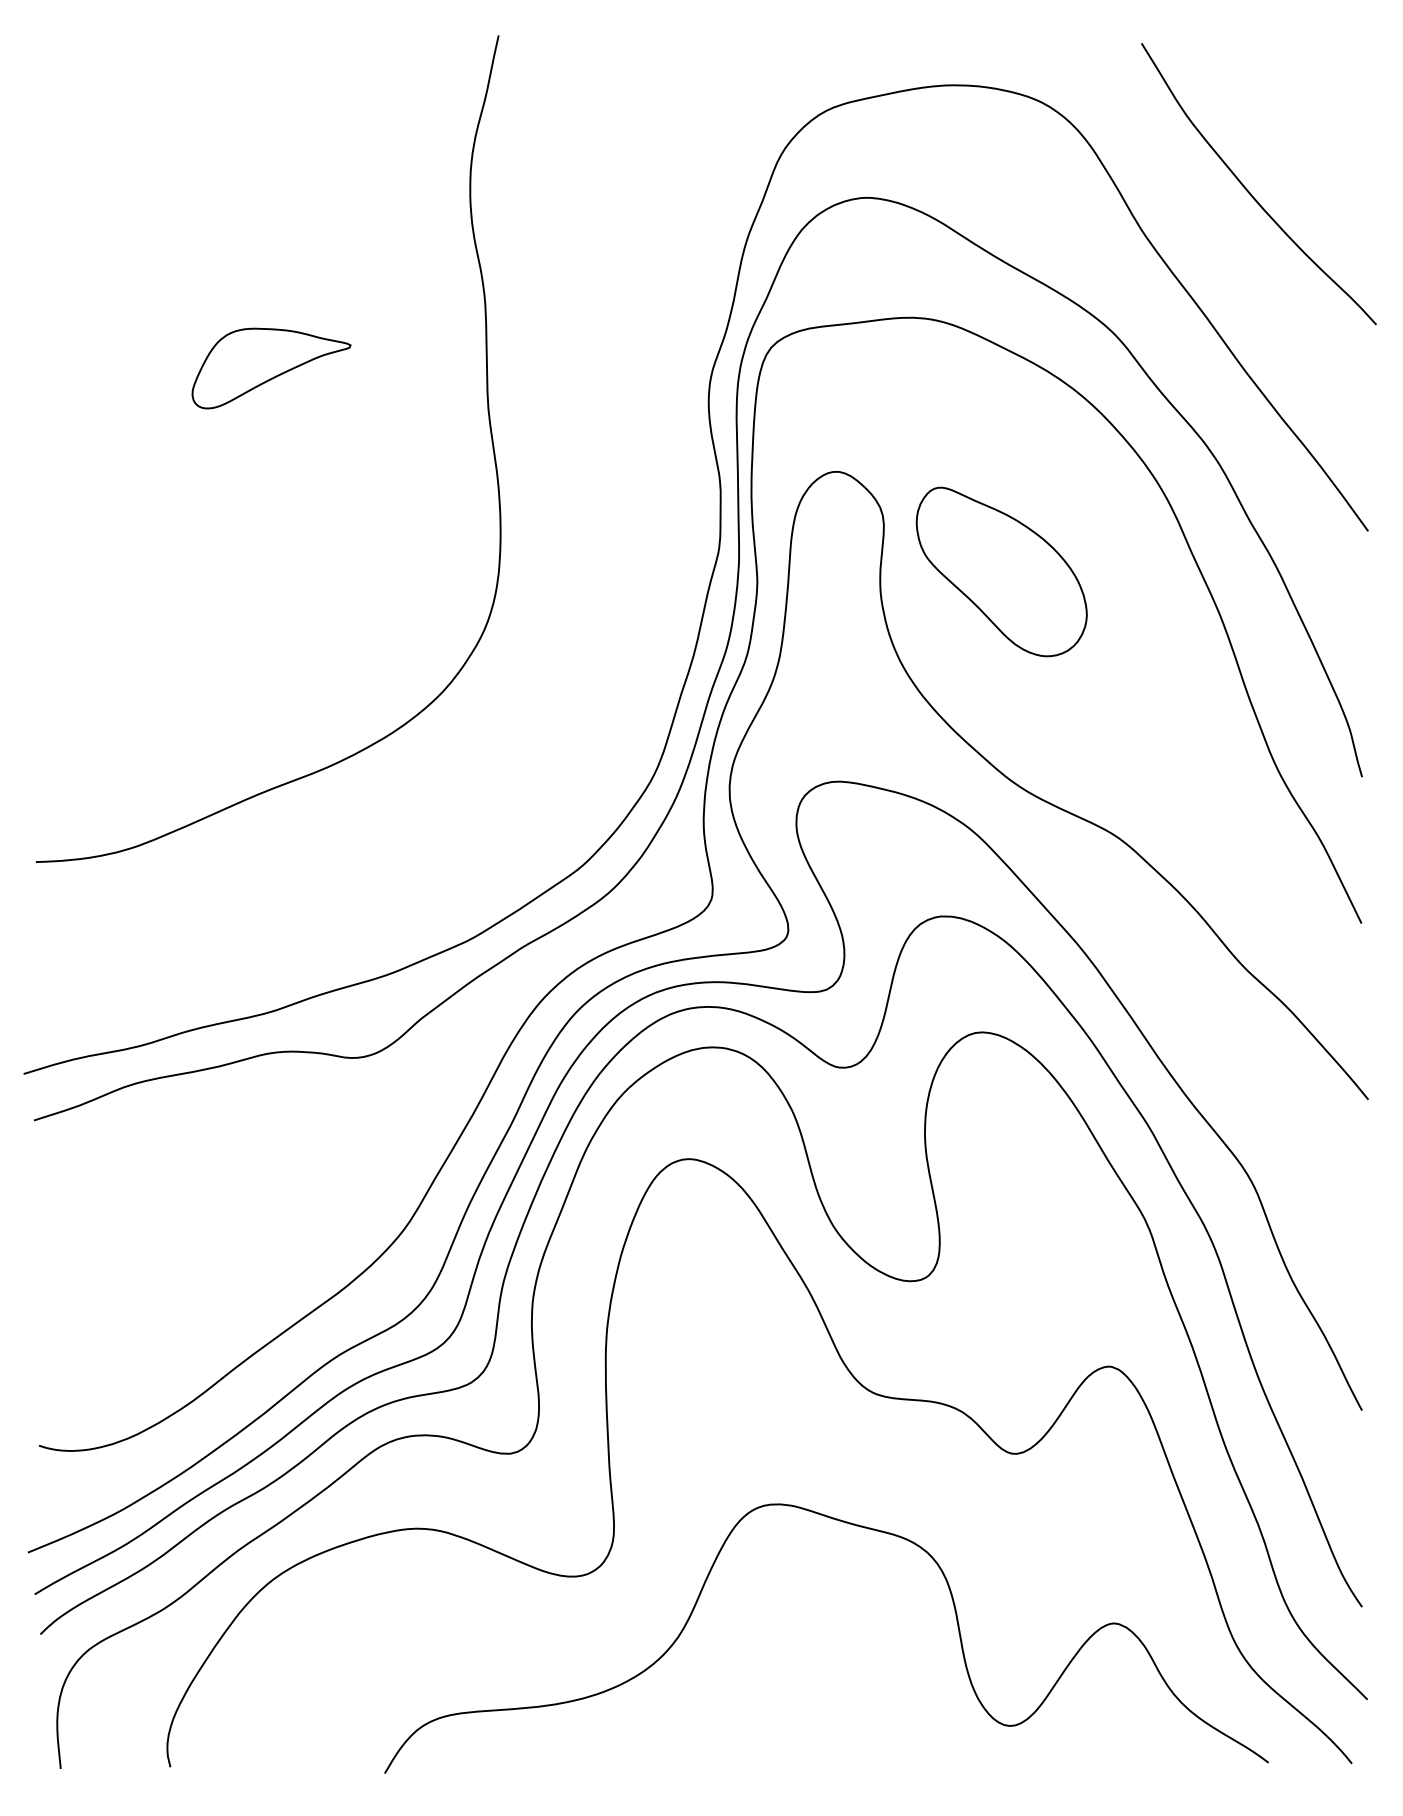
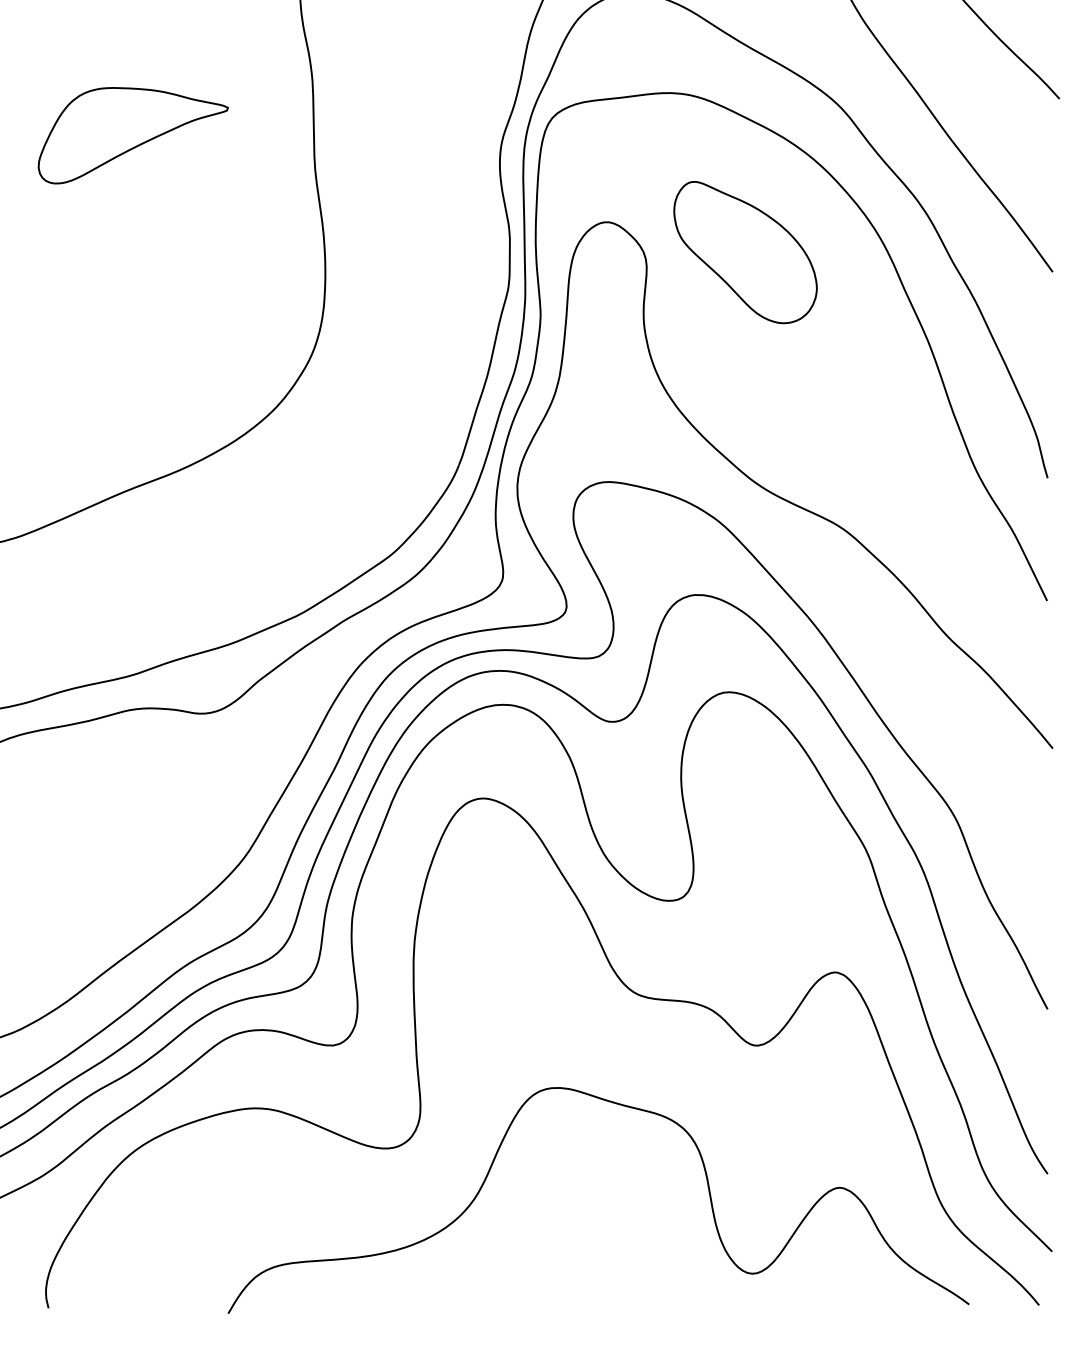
part: (271, 368) -> (133, 135), size x1.43
part: (1001, 571) -> (745, 252), moved

